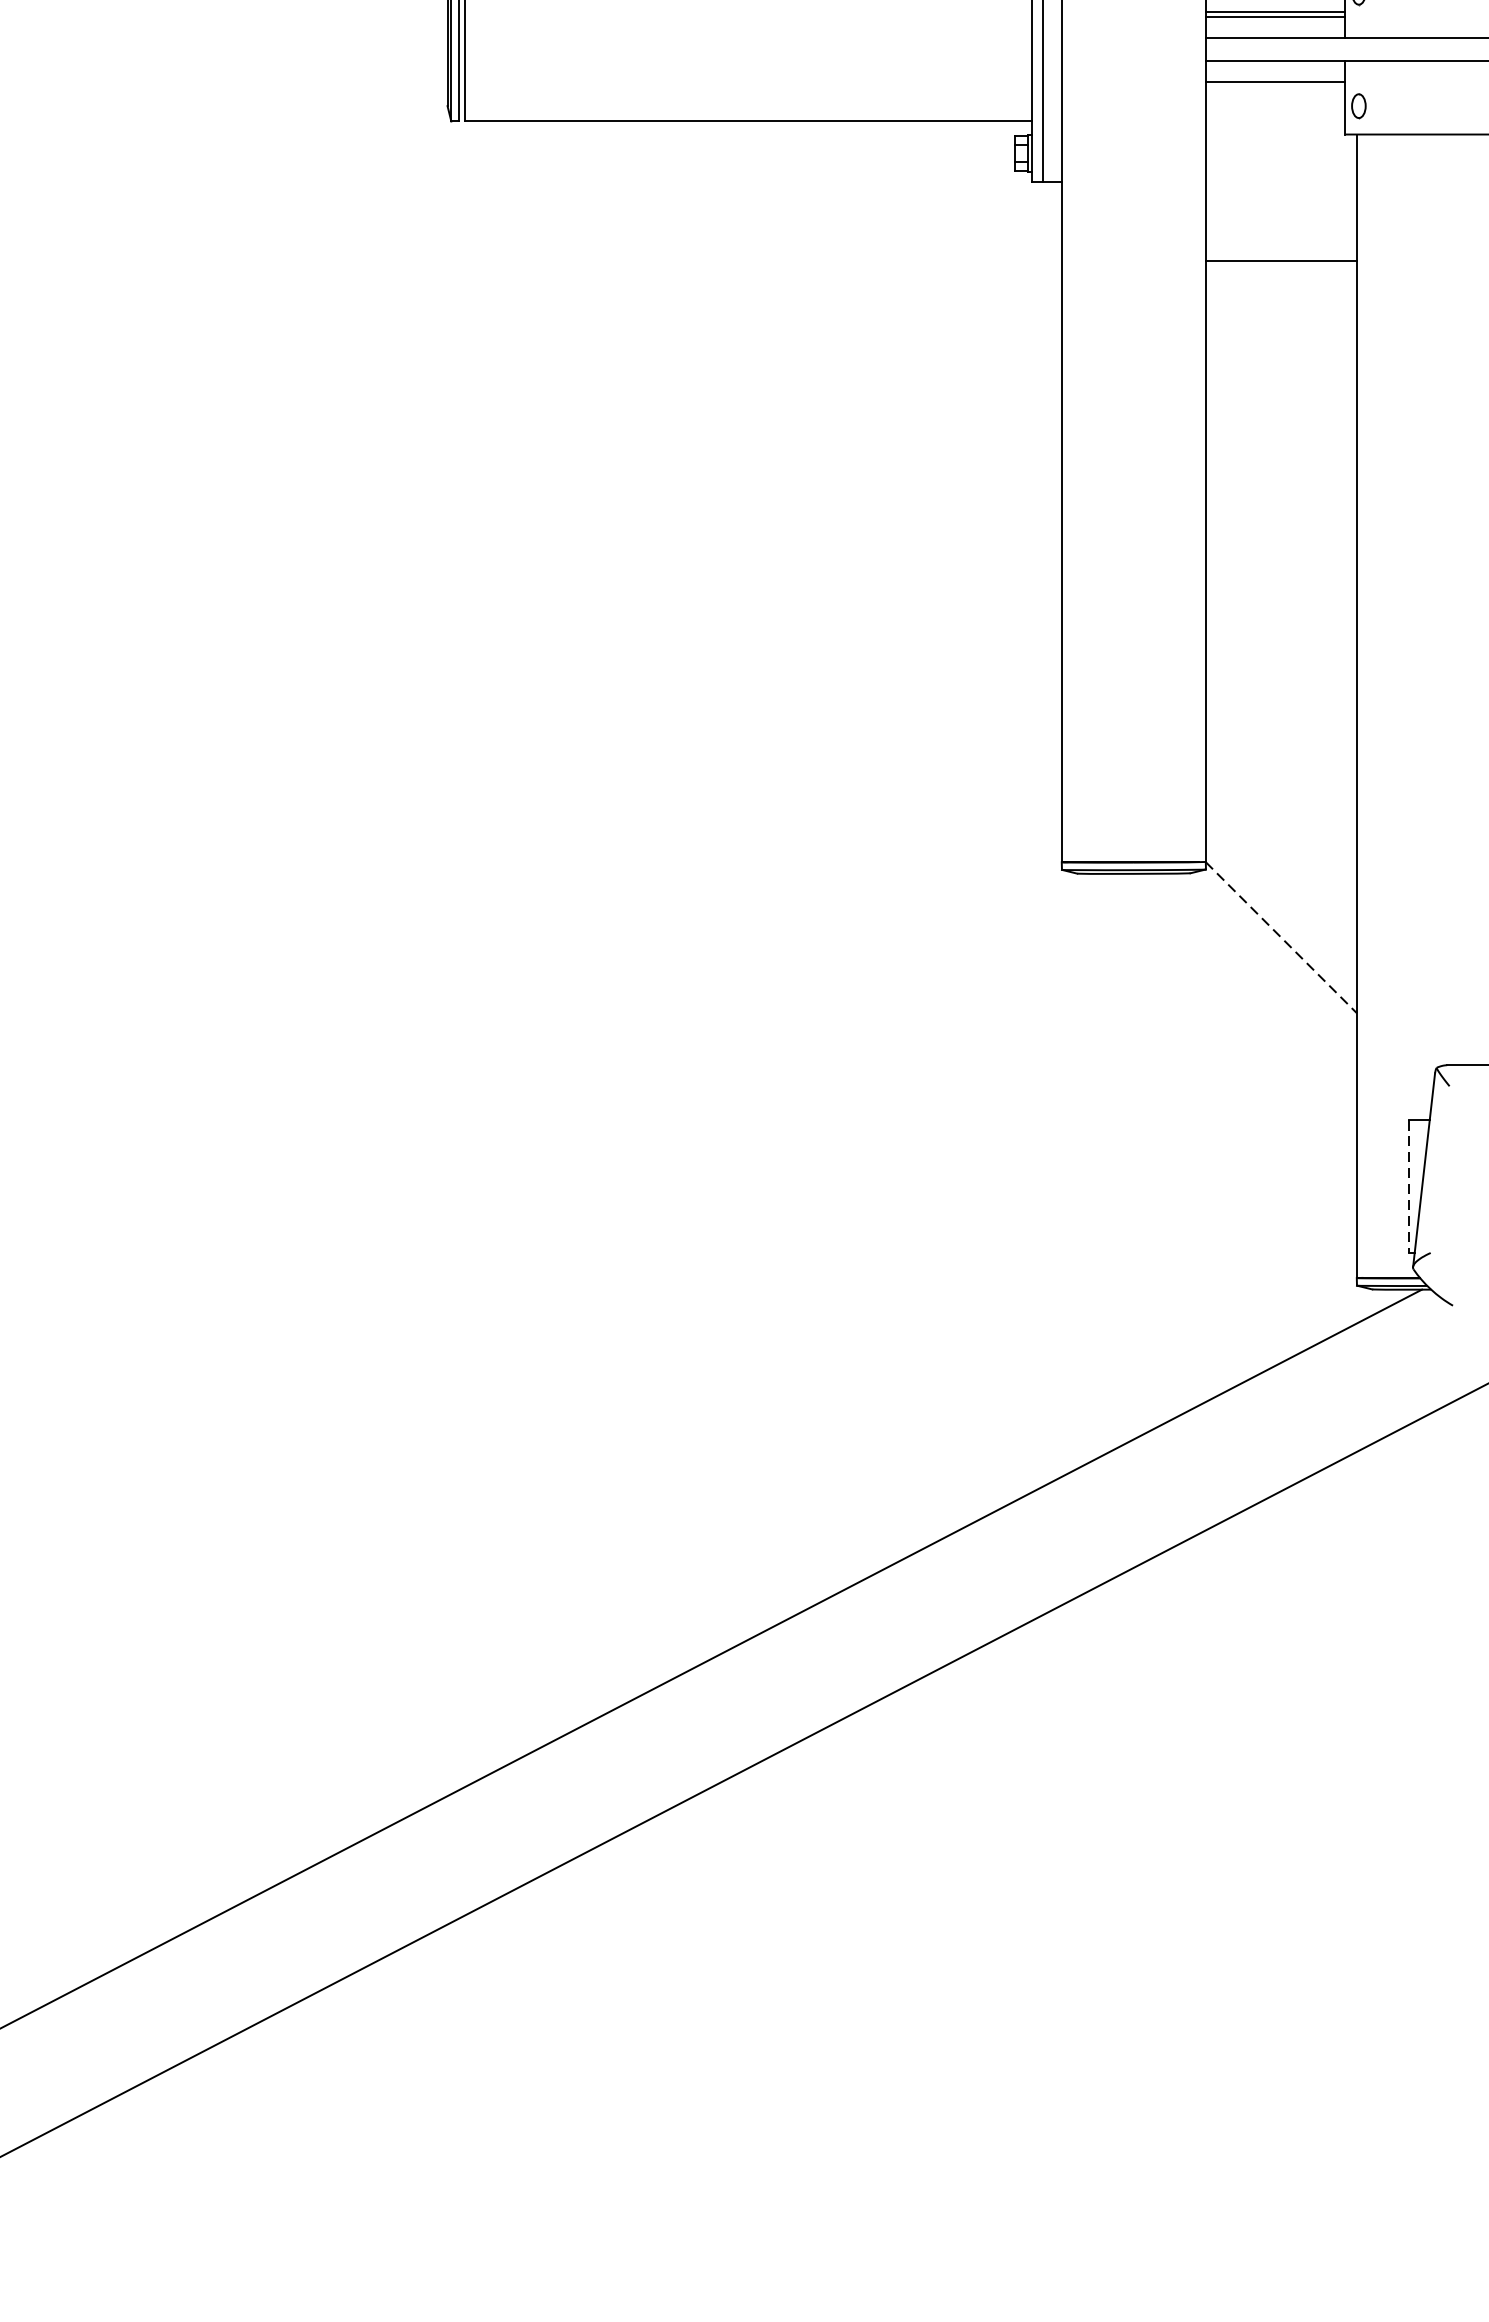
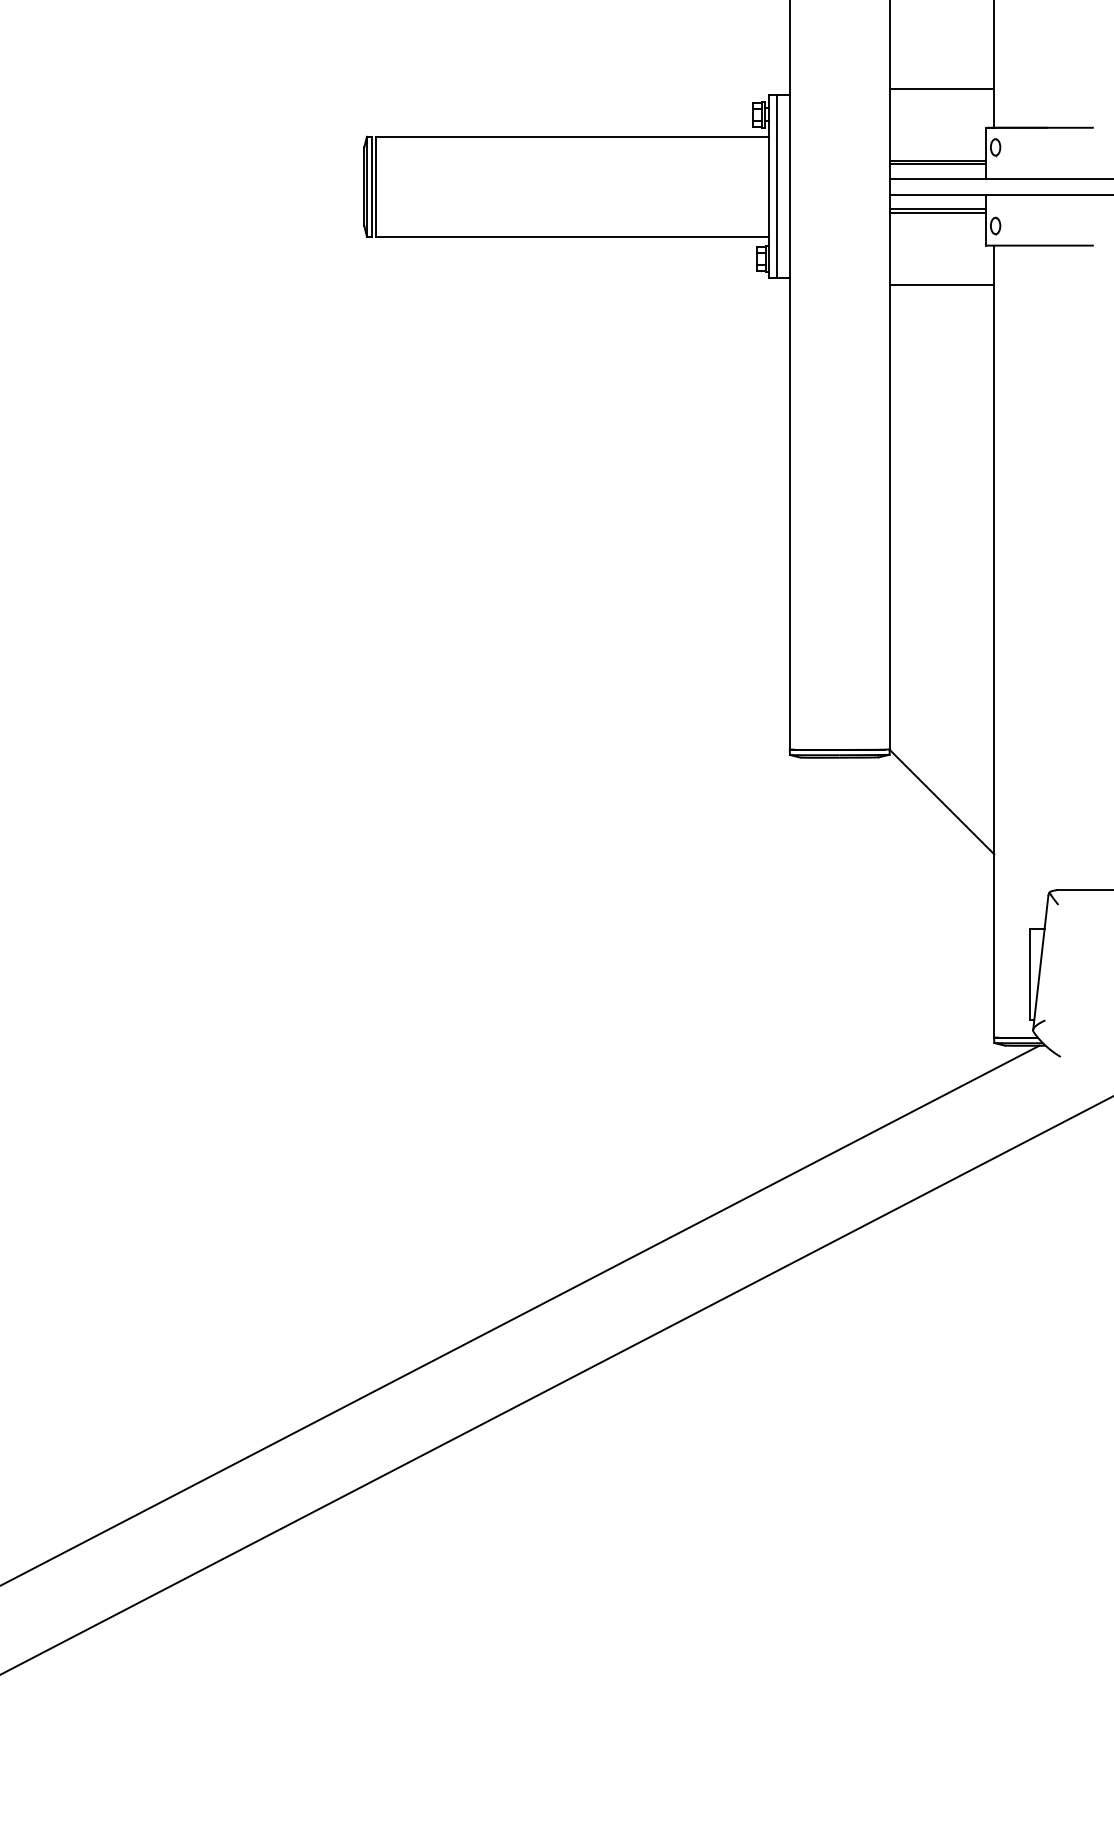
line: (1275, 86) -> (937, 212), added
line: (1280, 259) -> (941, 284), moved
line: (1282, 938) -> (942, 802), dashed -> solid
line: (1409, 1186) -> (1030, 974), dashed -> solid

